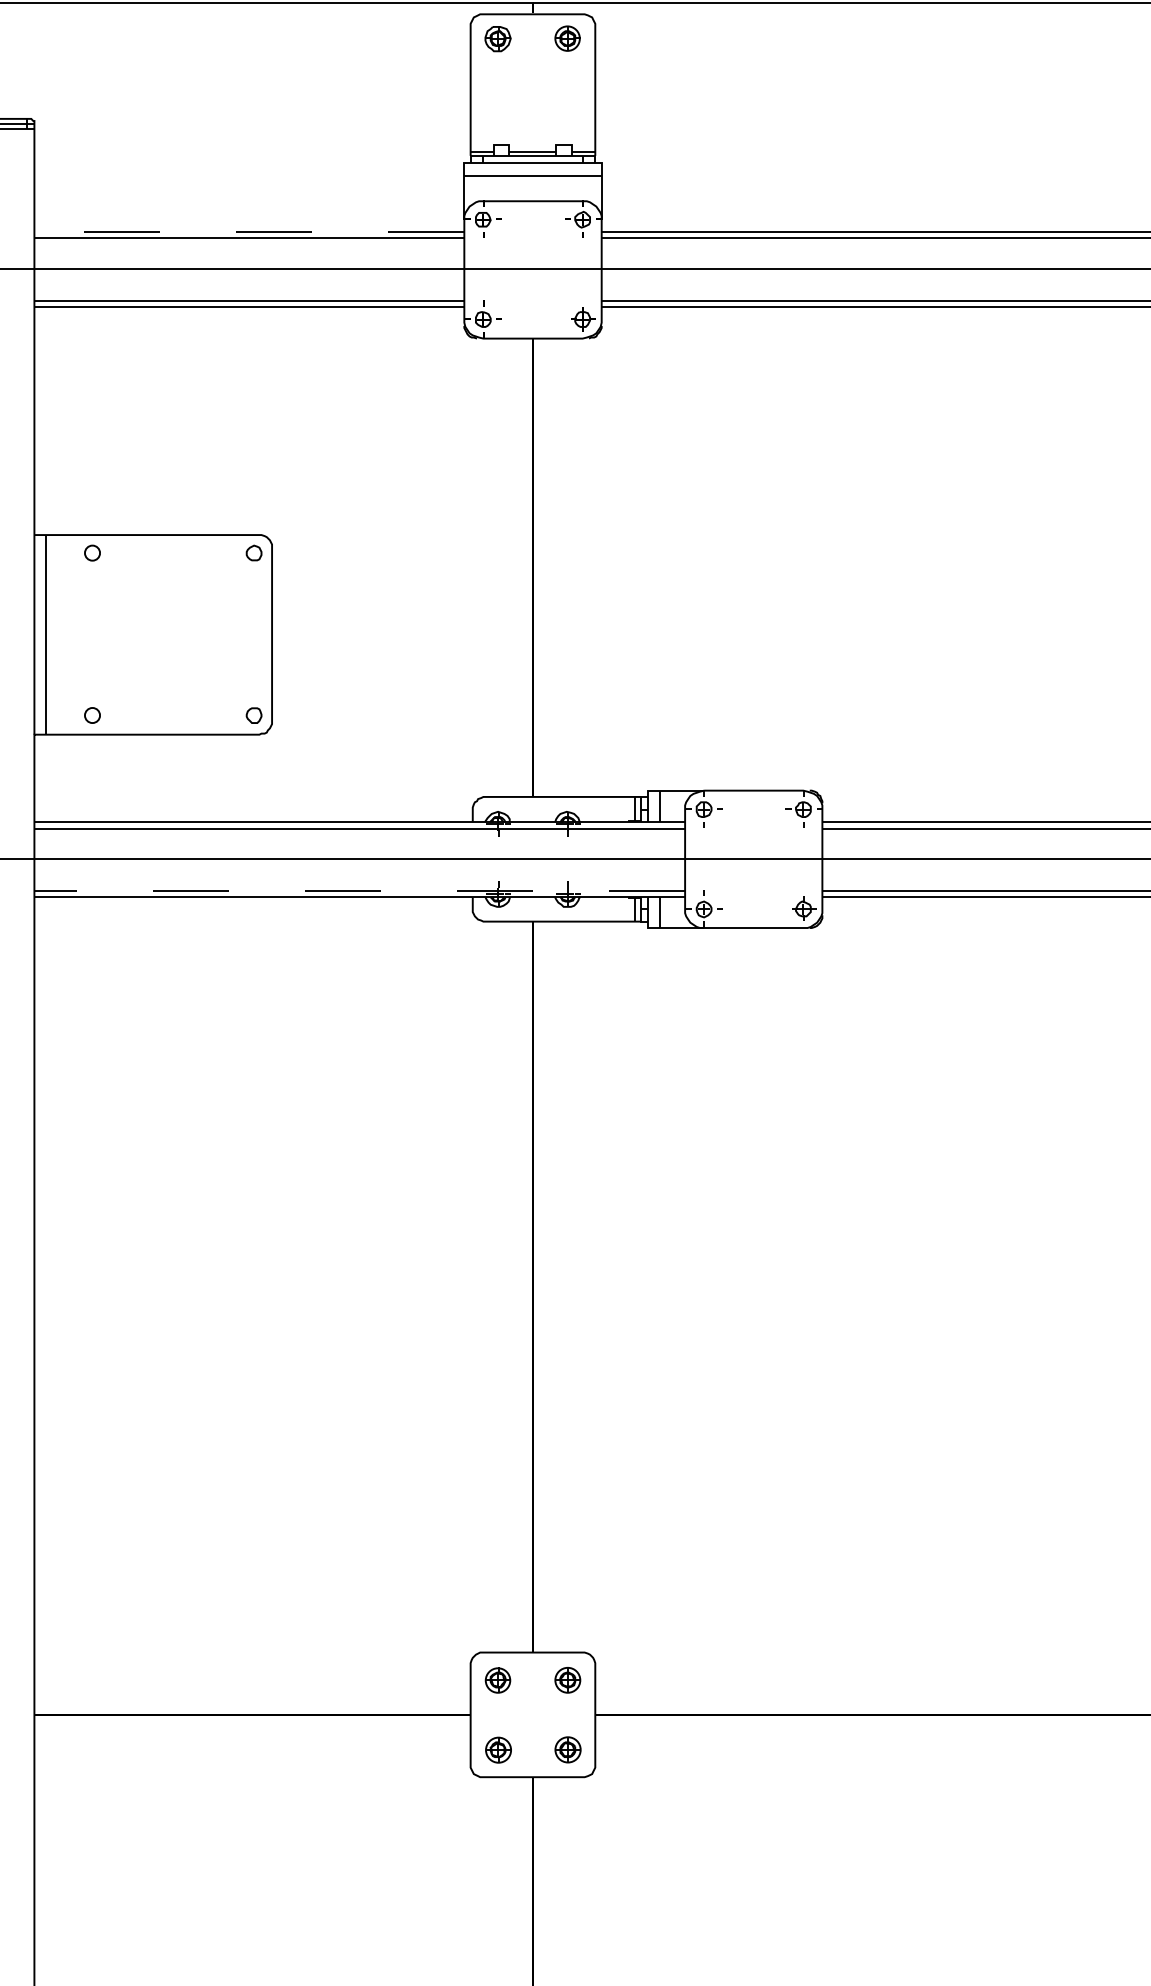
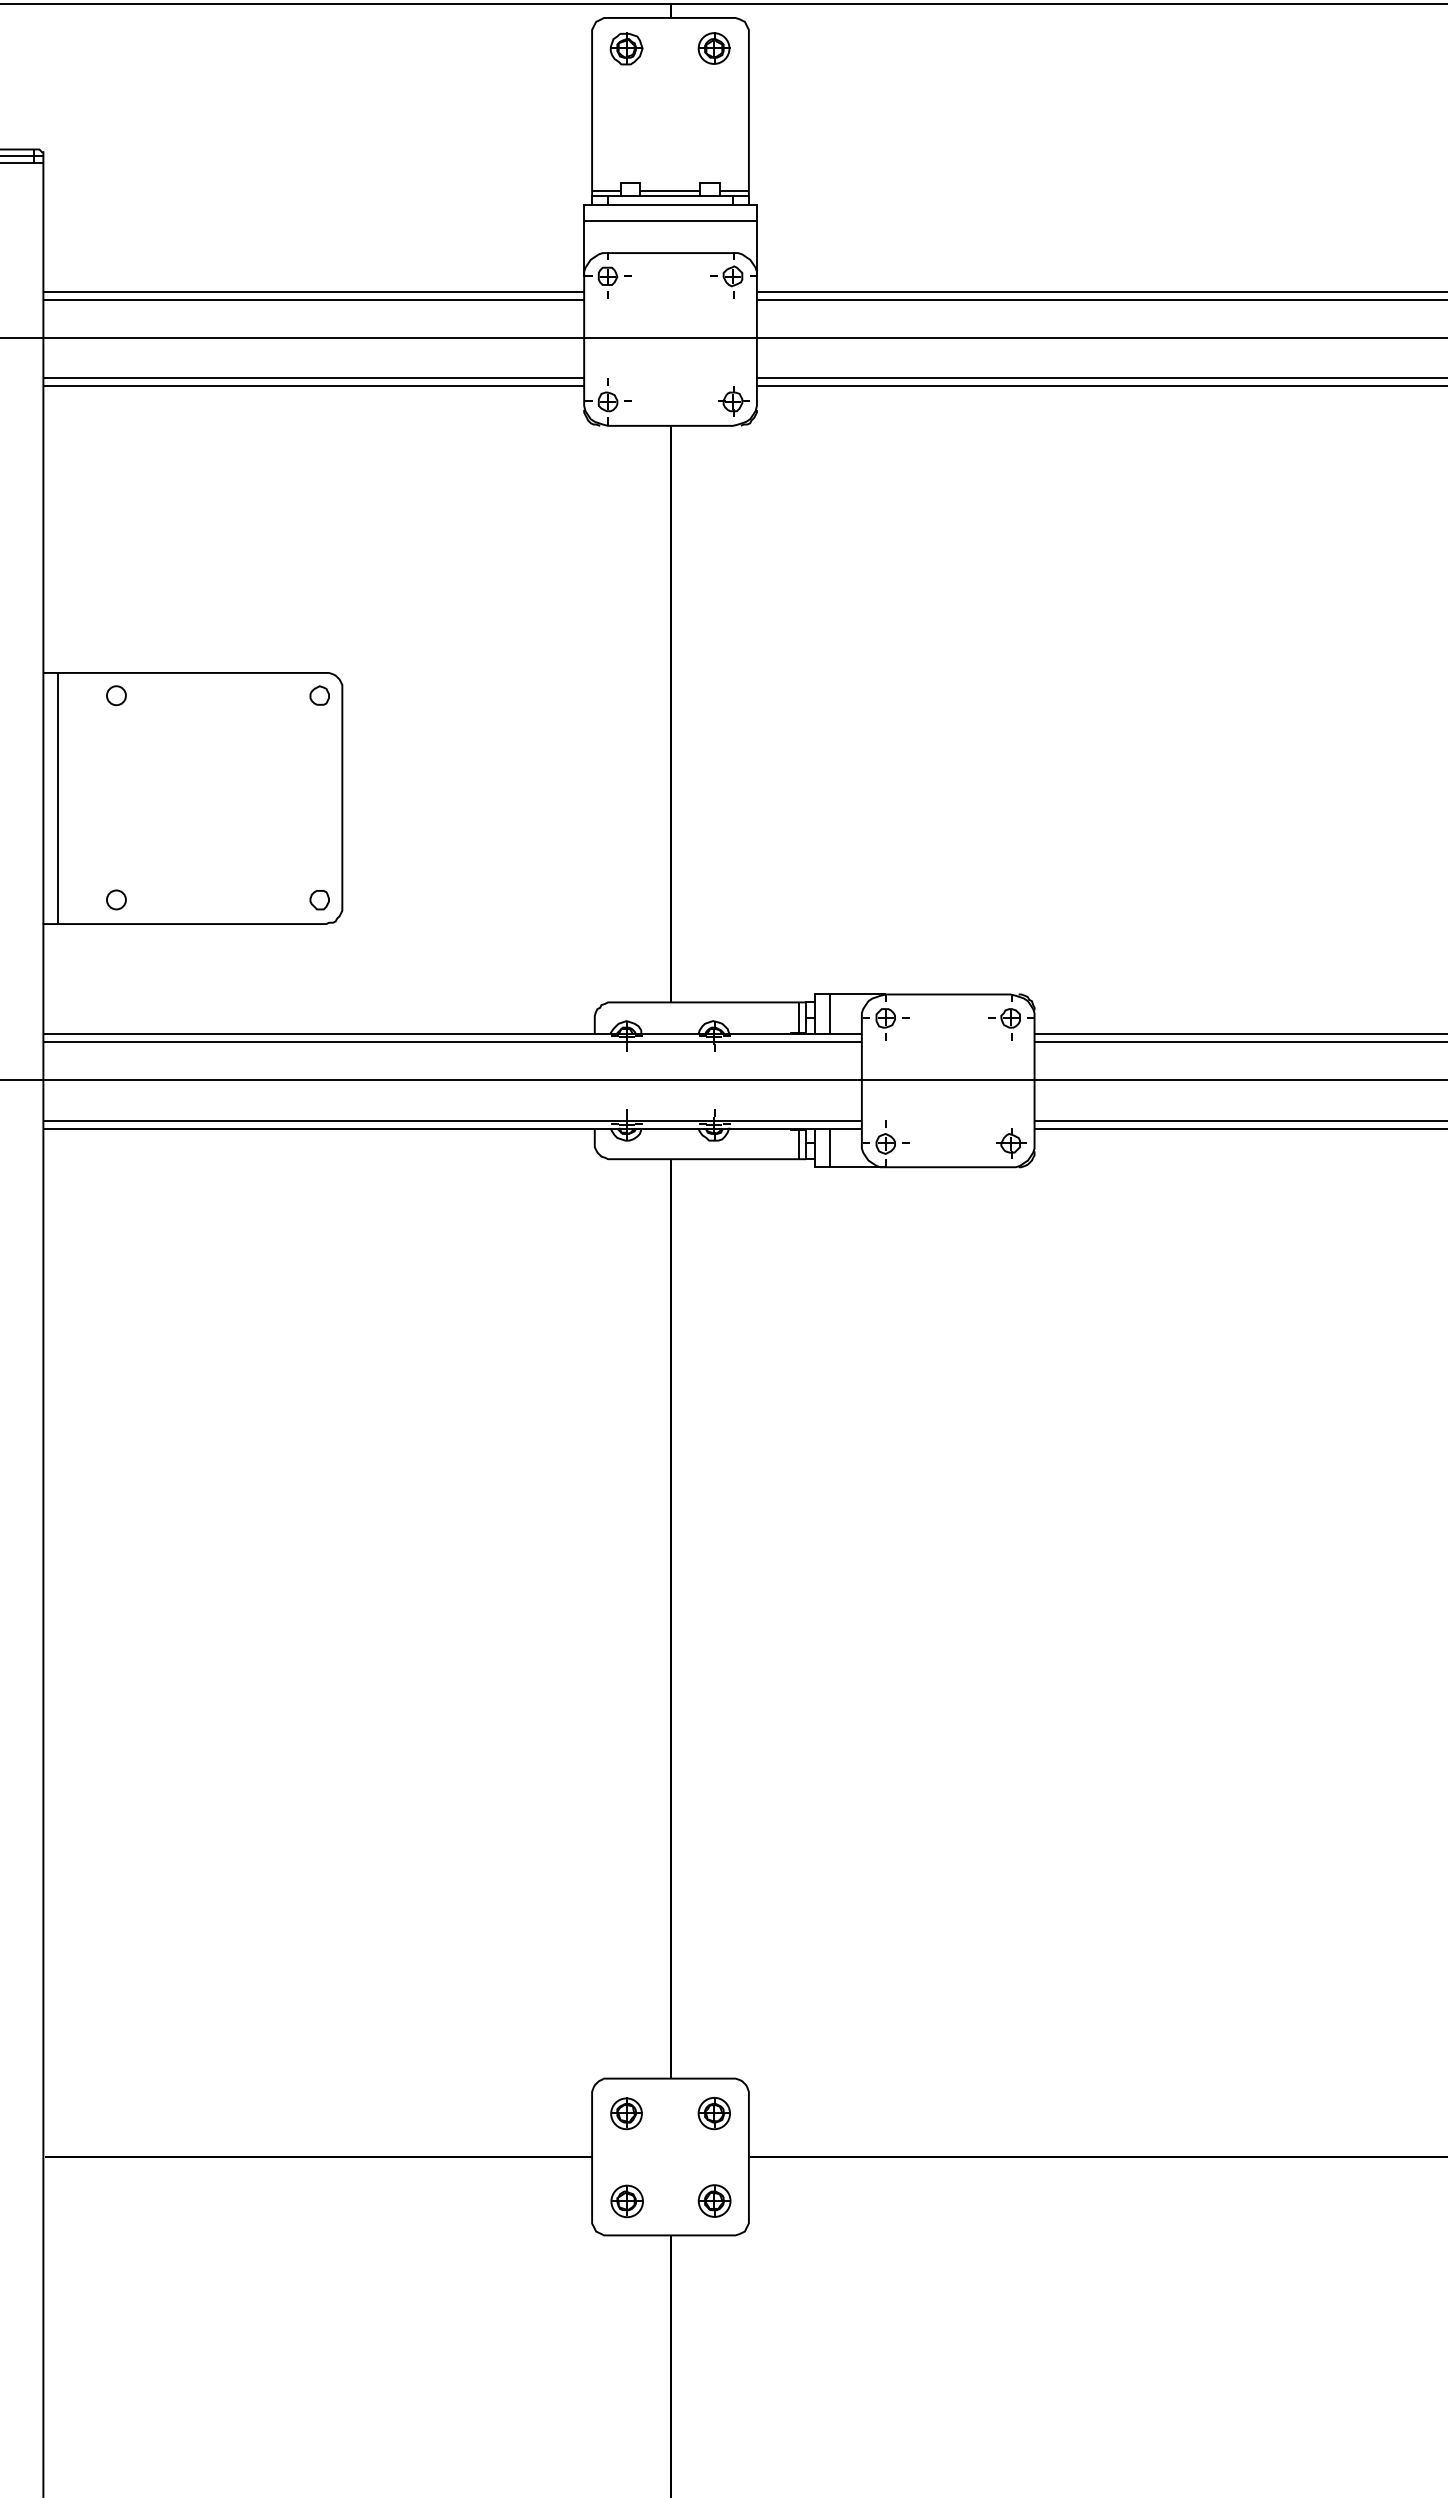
line: (249, 231) -> (313, 291), dashed -> solid
line: (359, 890) -> (452, 1120), dashed -> solid

